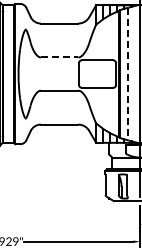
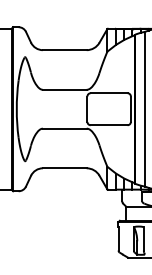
line: (59, 57) -> (64, 89), dashed -> solid
line: (128, 74) -> (145, 109), dashed -> solid

